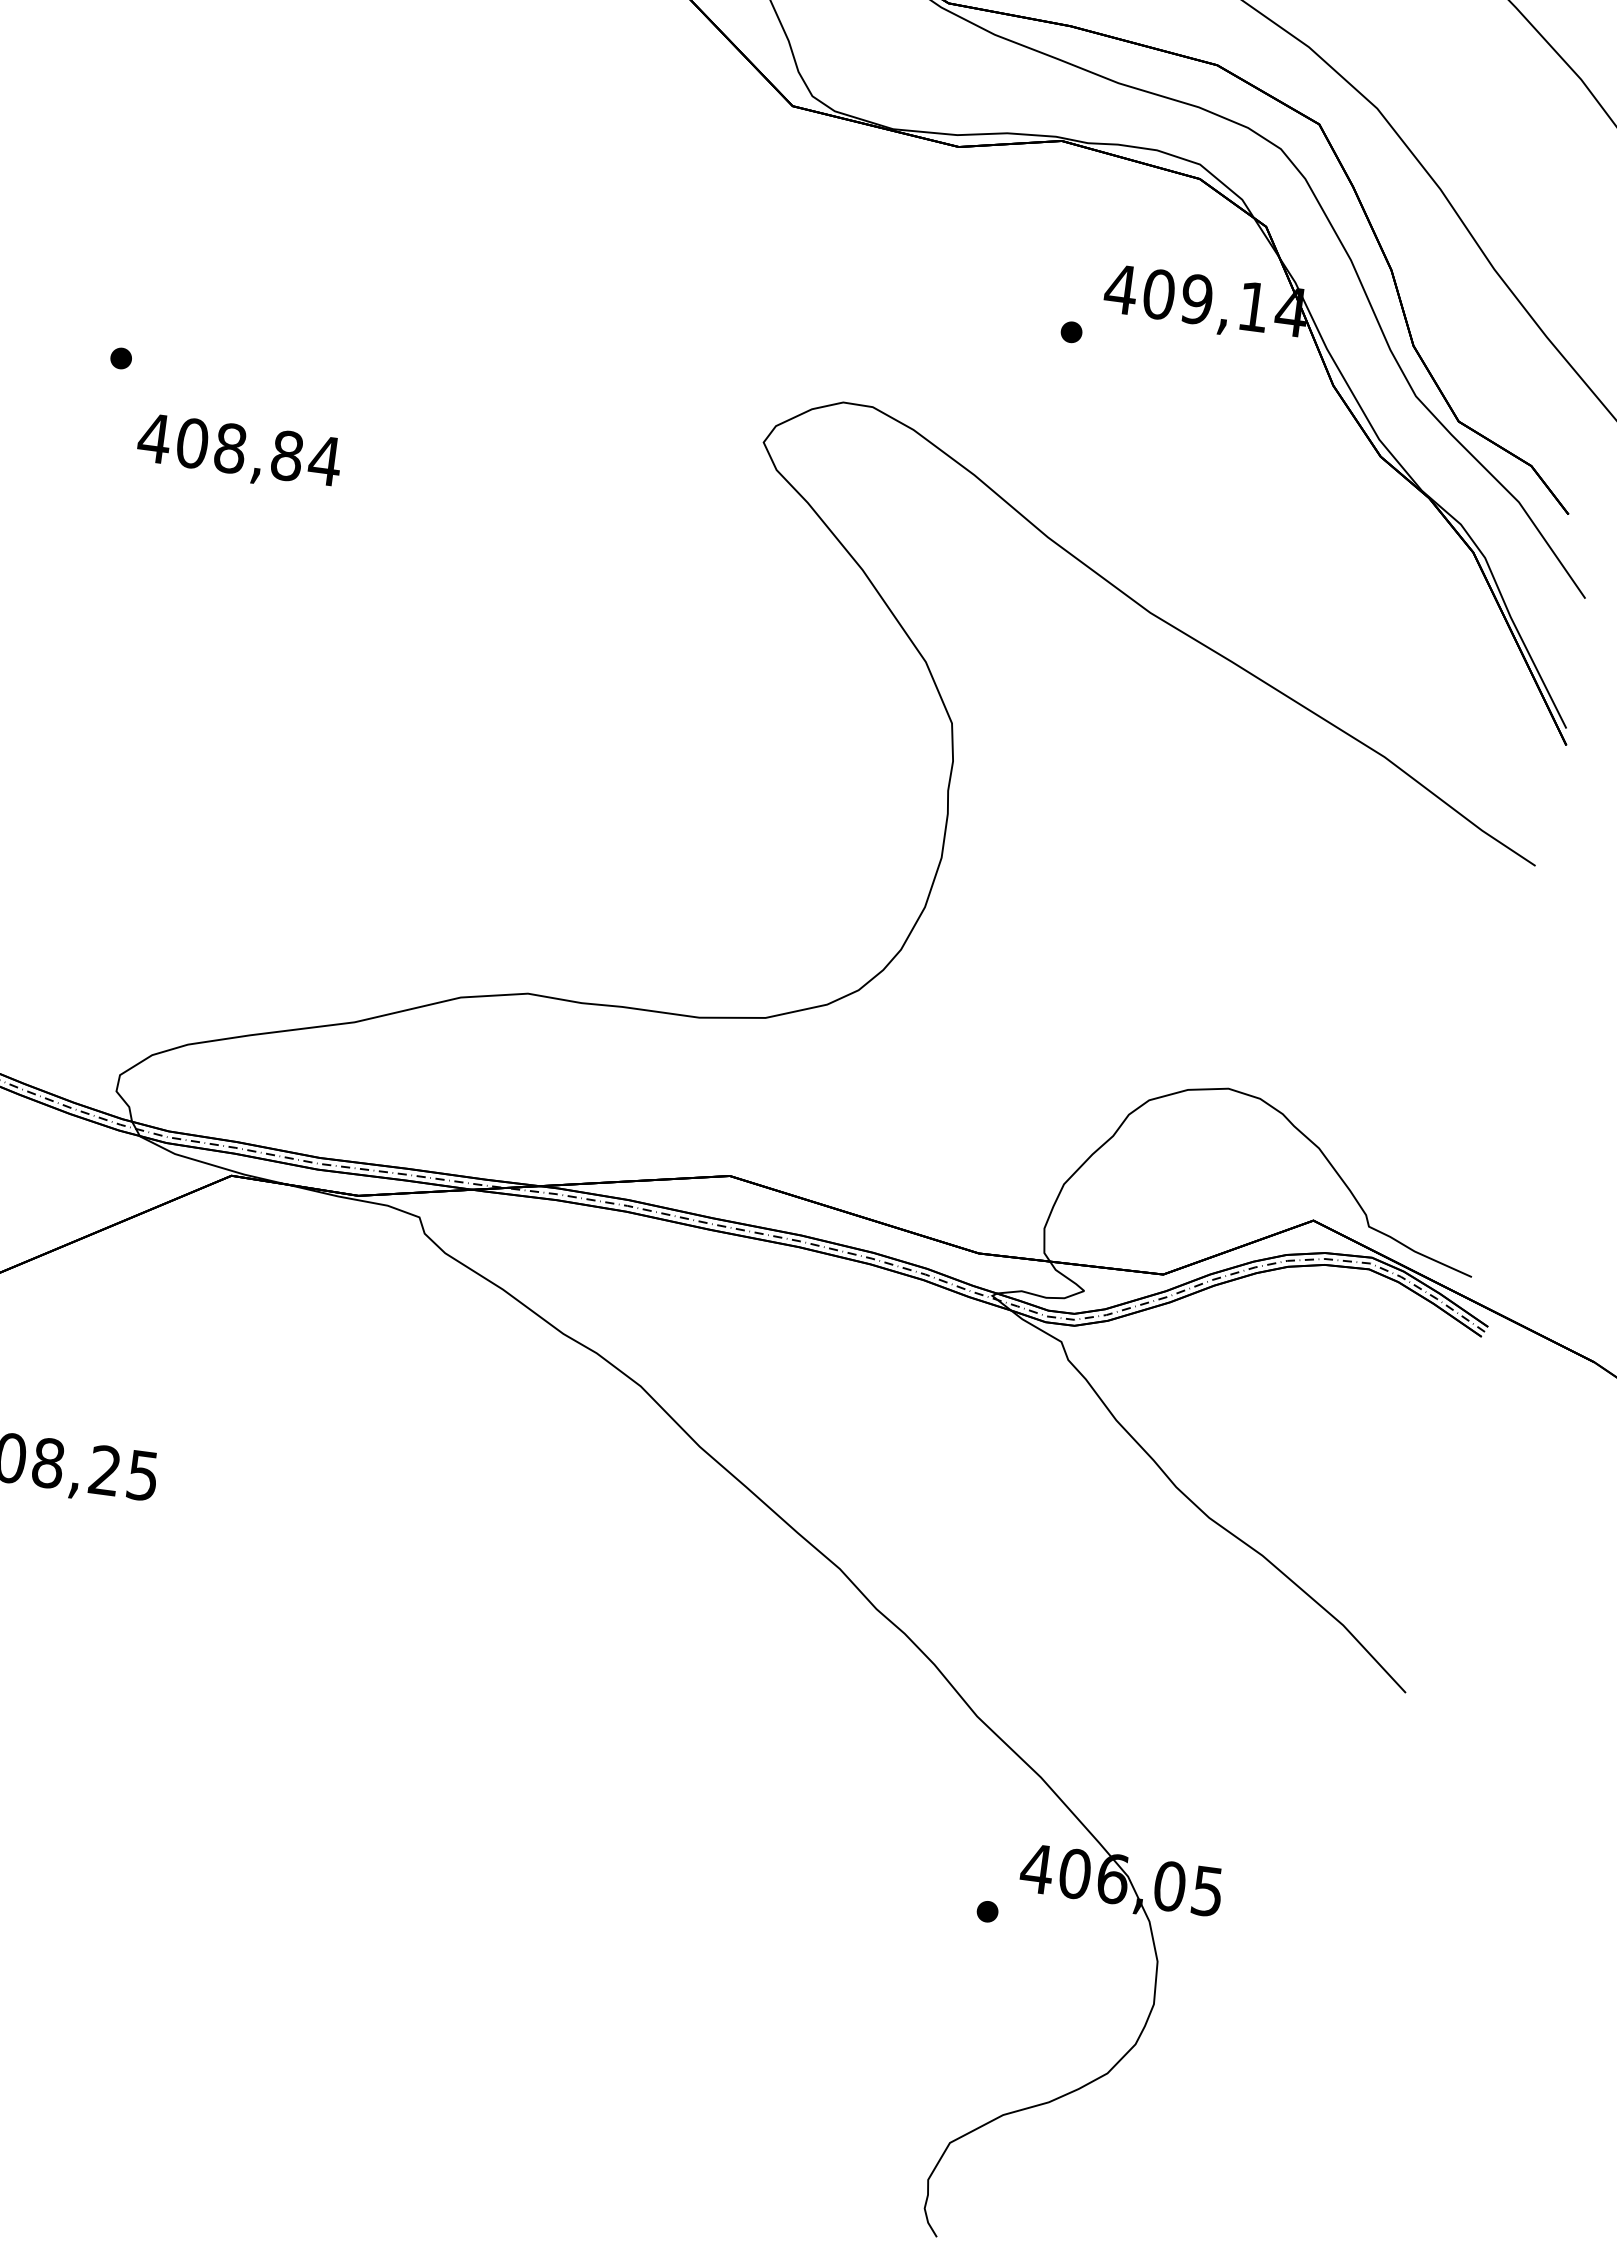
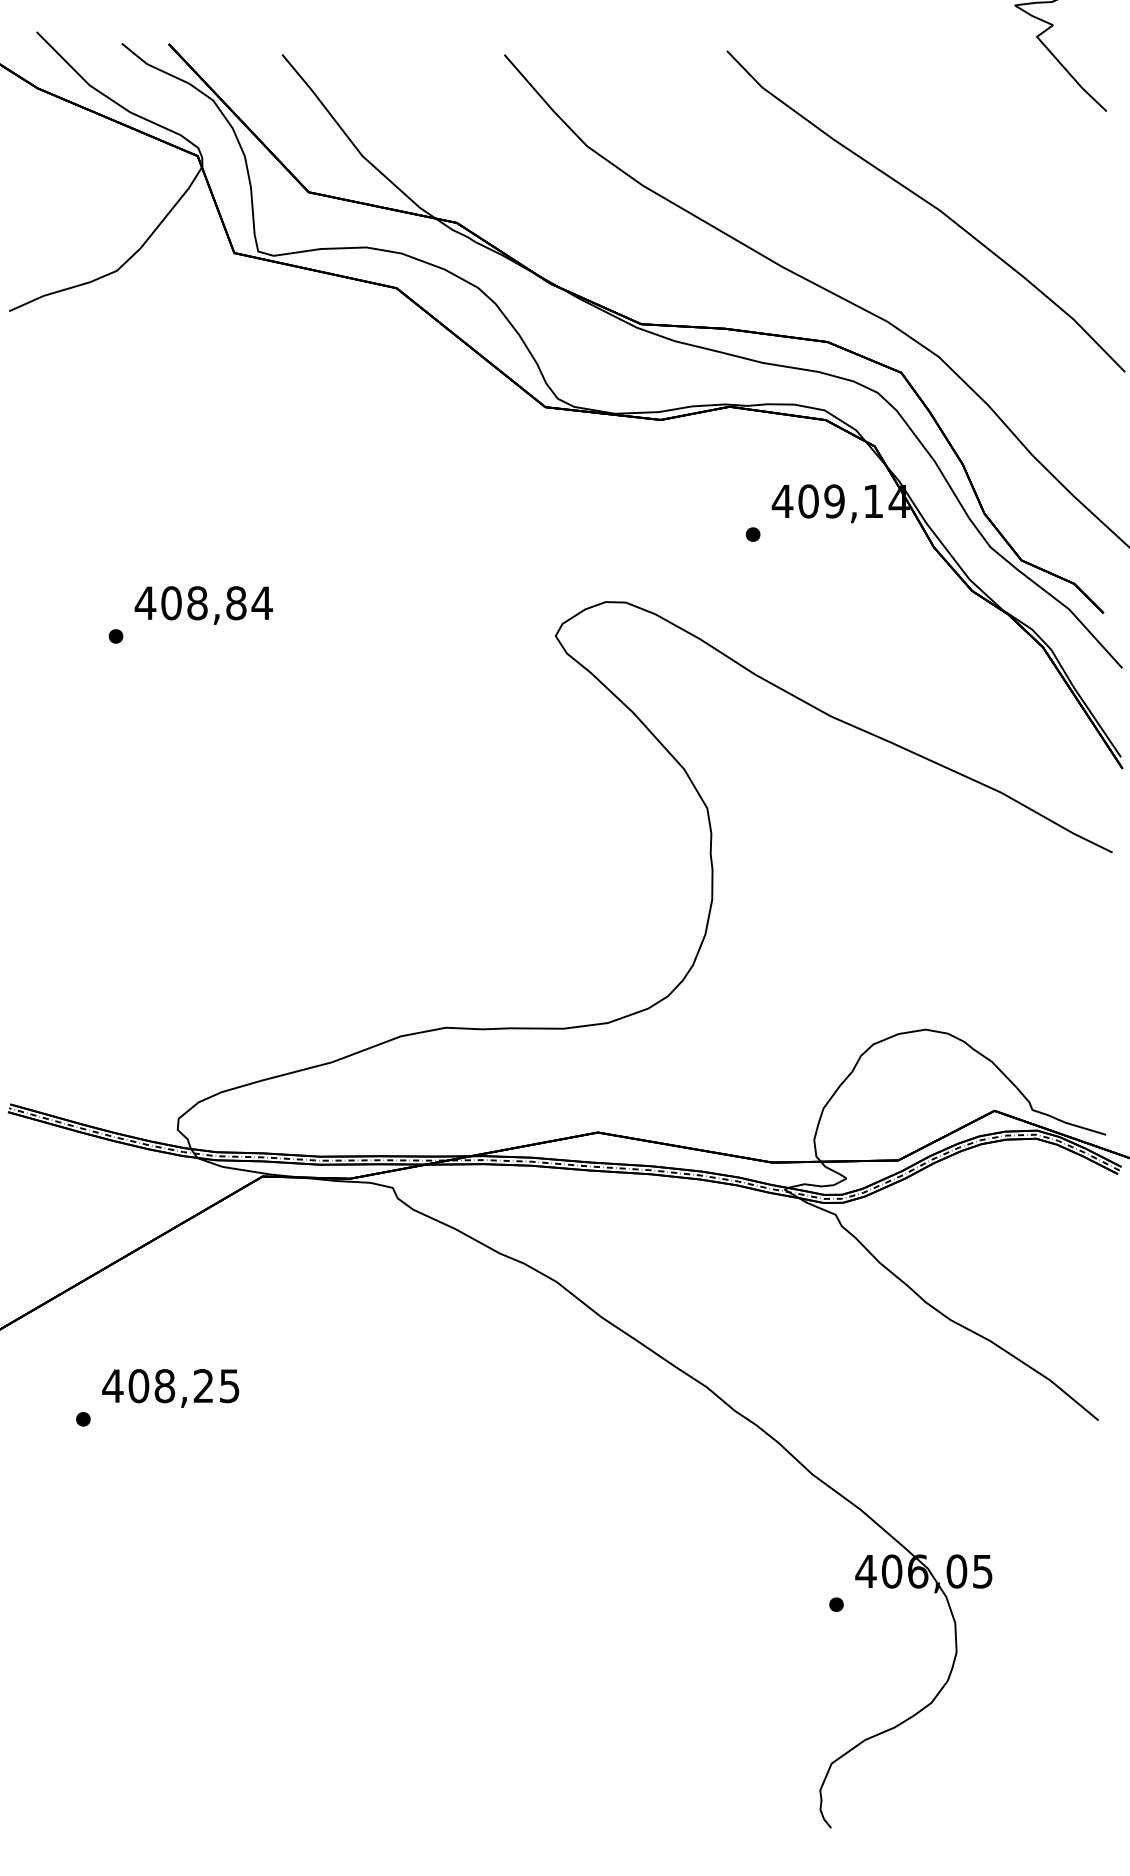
text: (238, 452) -> (203, 605), moved

